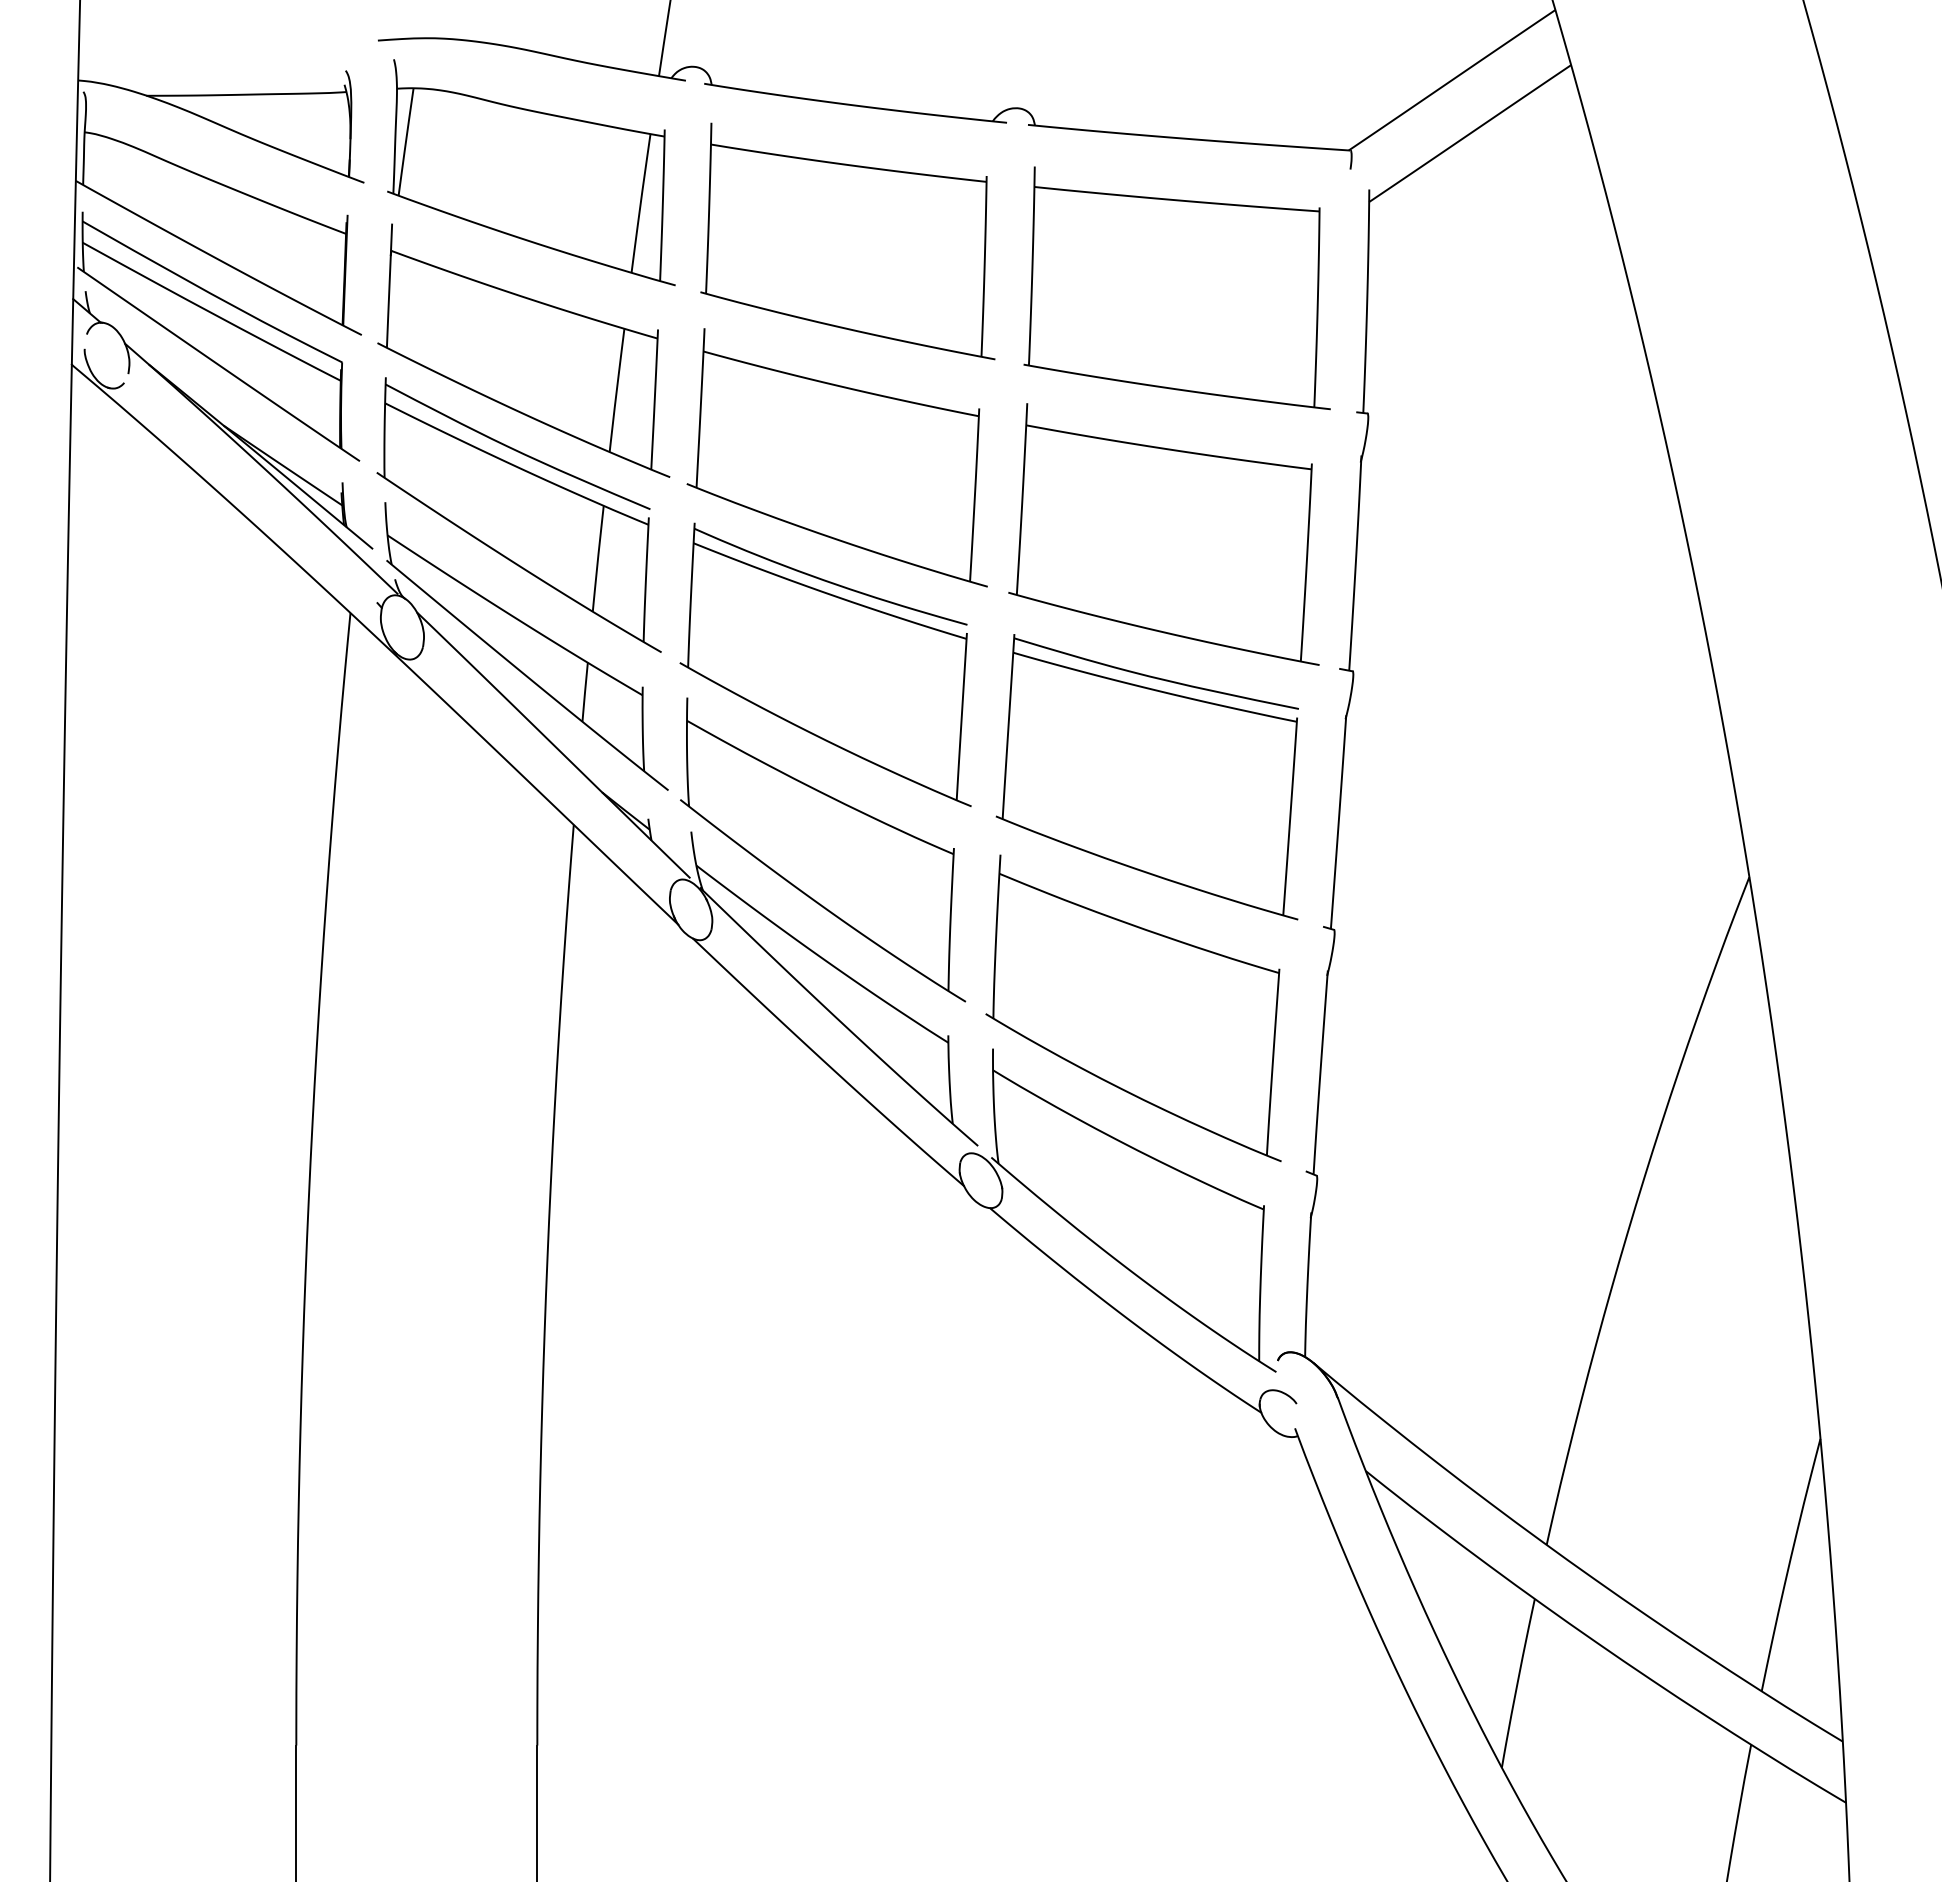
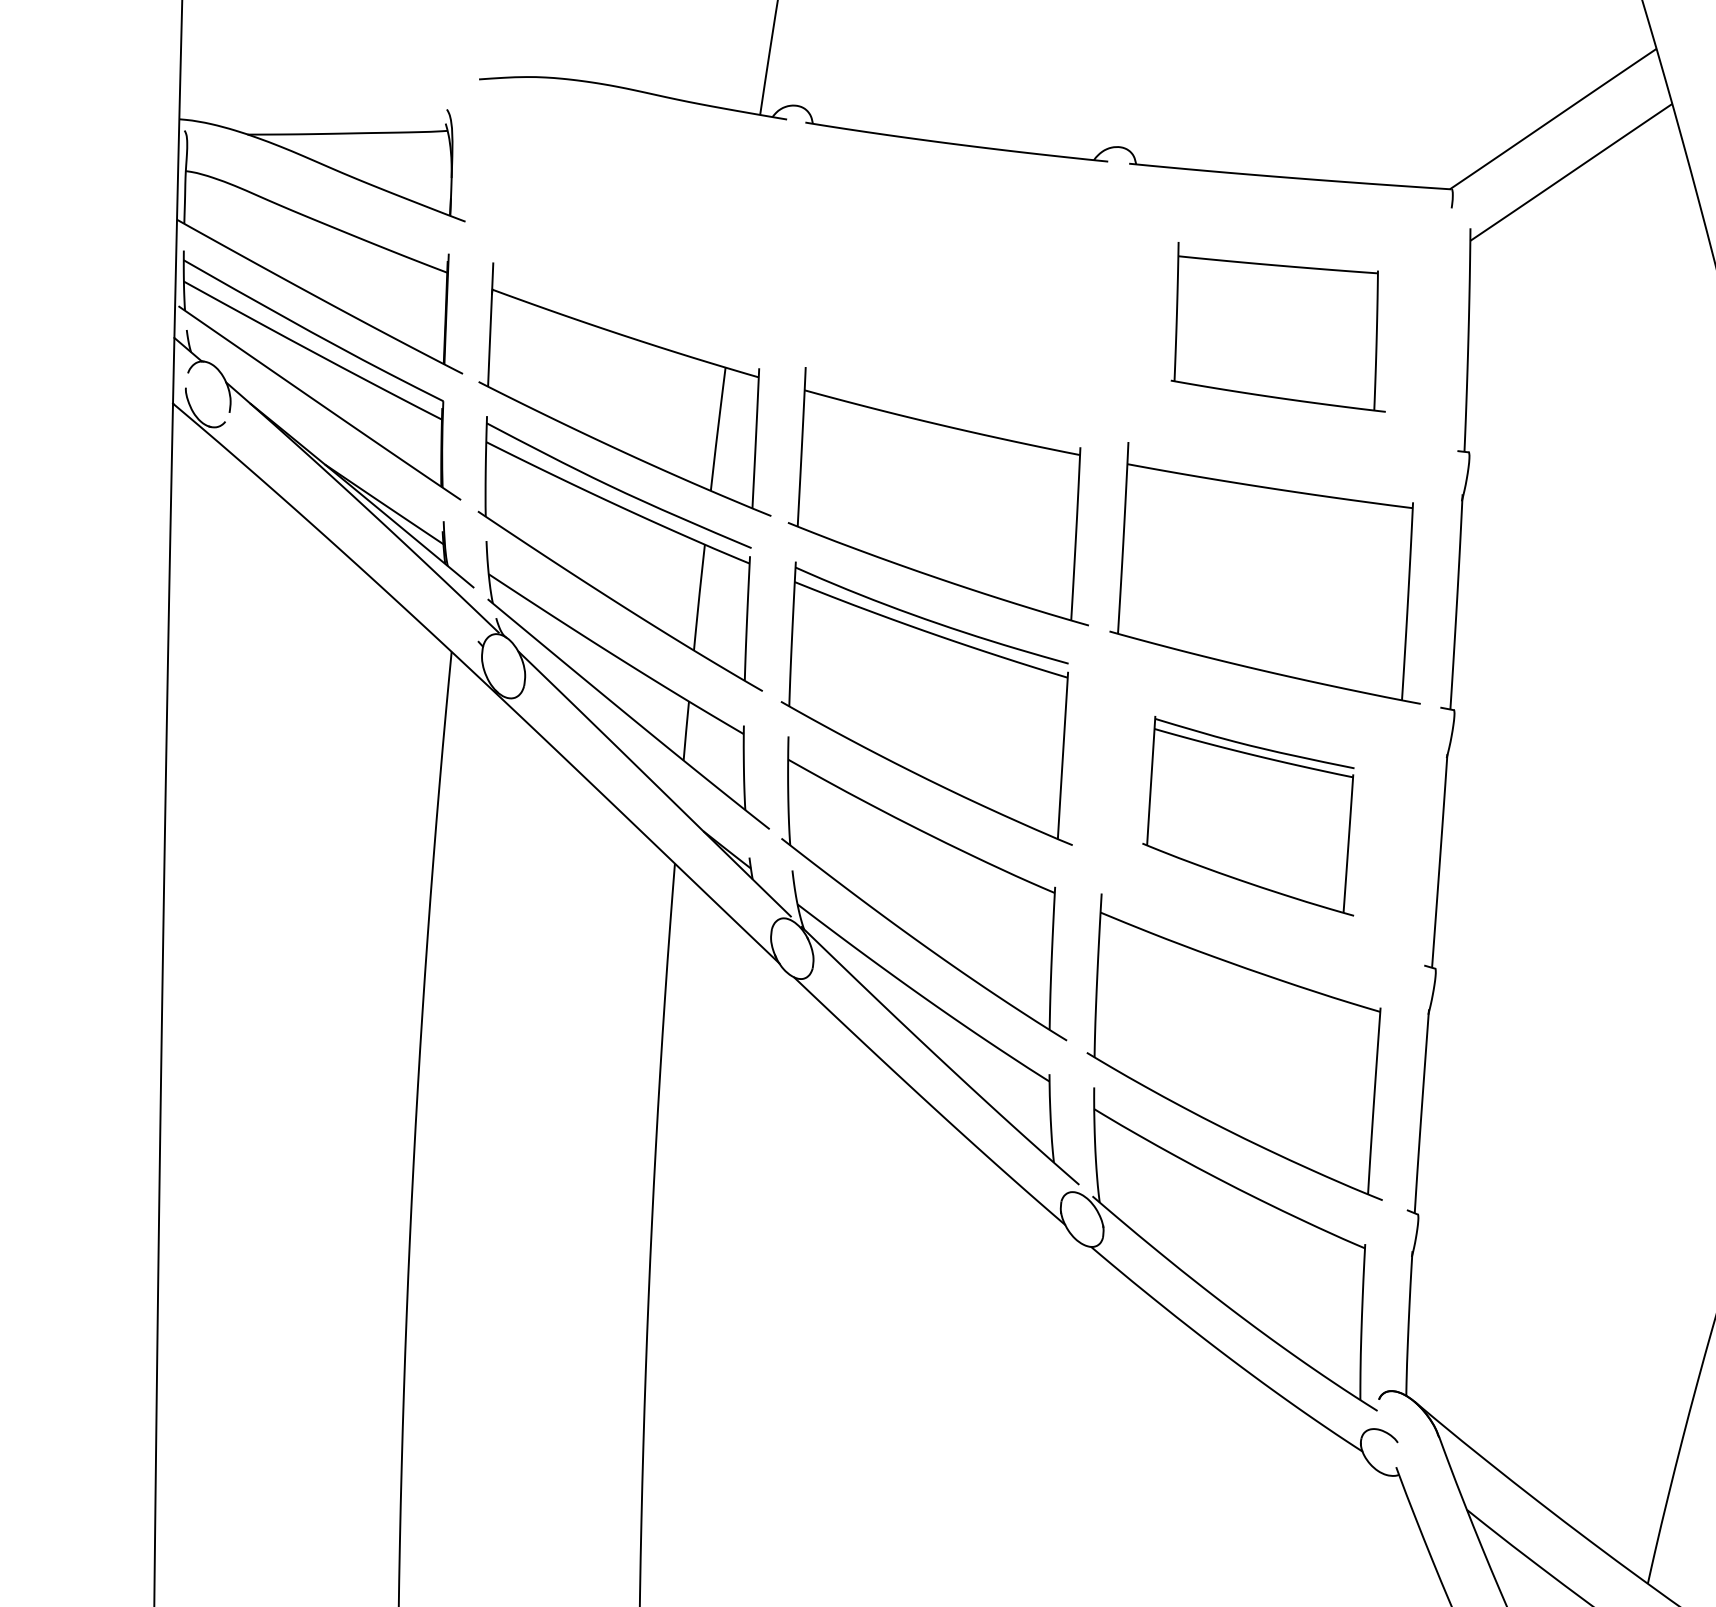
part: (531, 172) -> (632, 211), removed
part: (847, 241) -> (948, 280), removed
part: (1176, 288) -> (1277, 327), size x0.7
part: (1146, 777) -> (1247, 816), size x0.7

